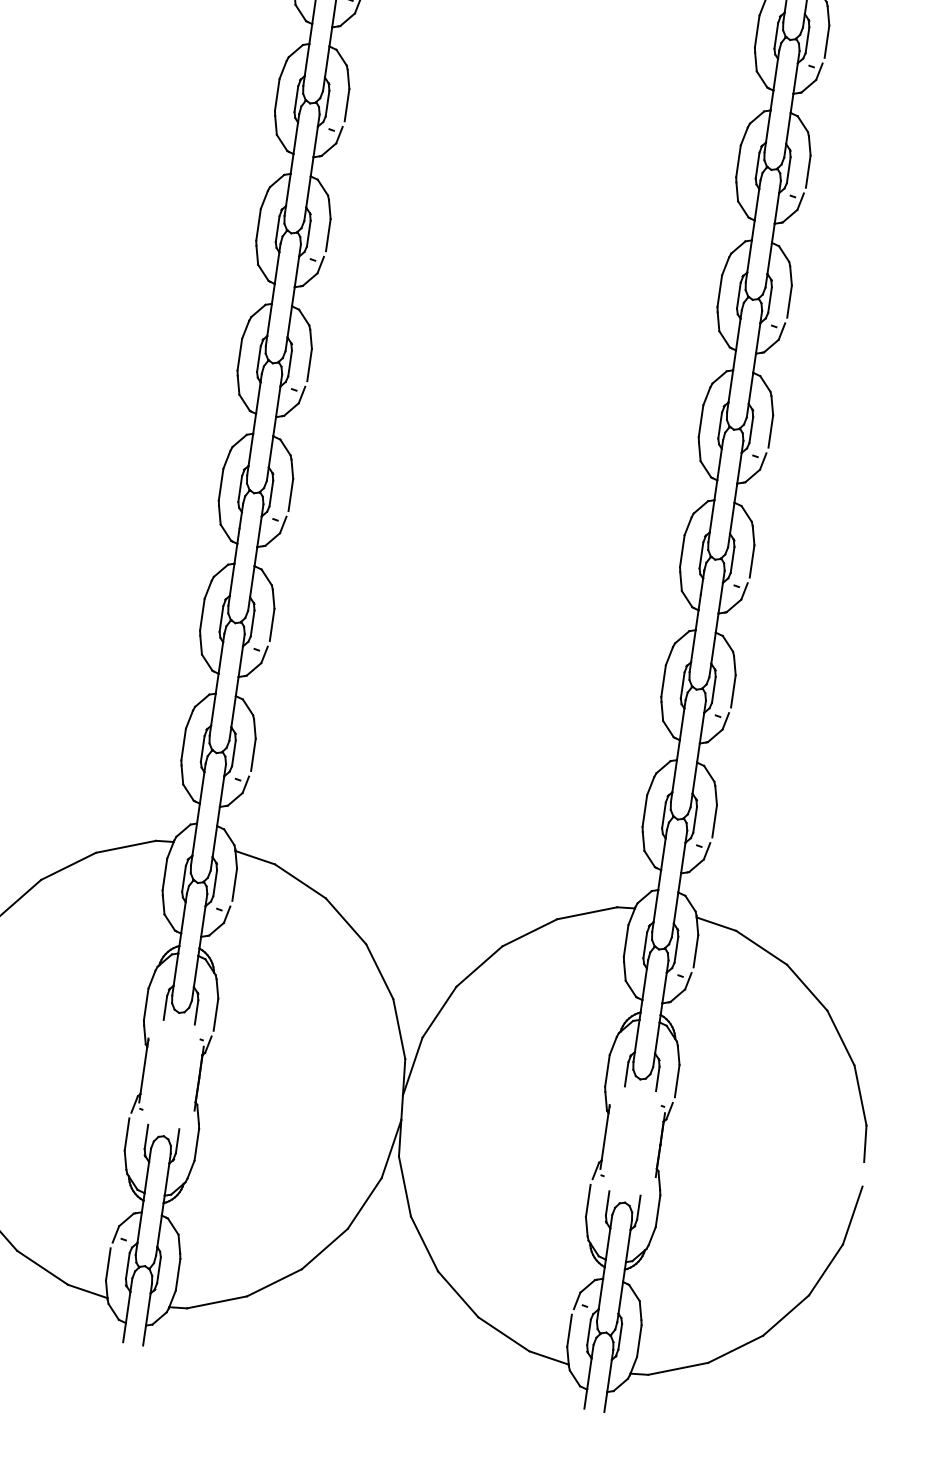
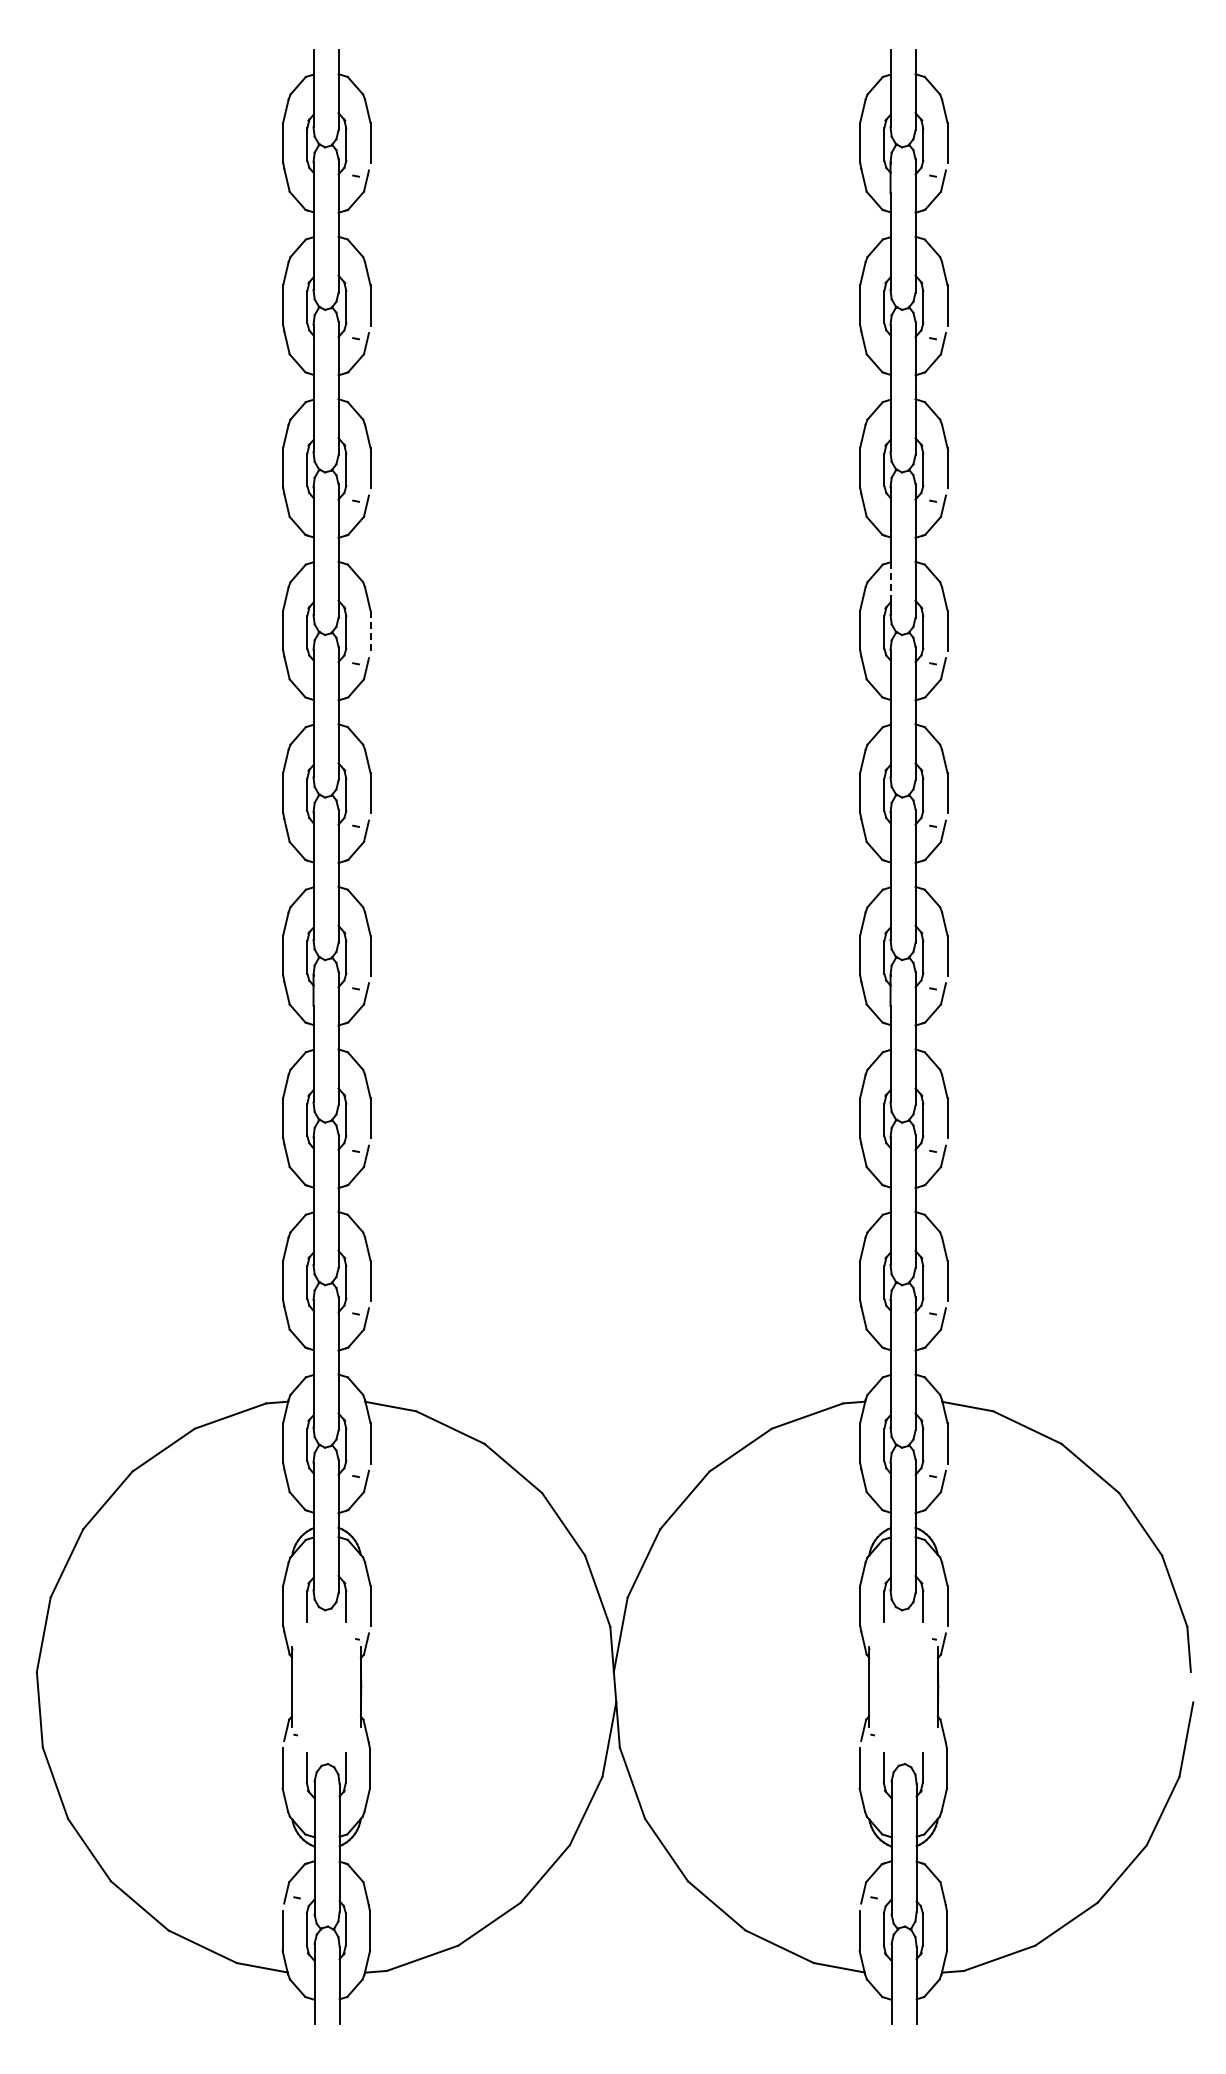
line: (328, 235) -> (370, 631), solid -> dashed
line: (749, 256) -> (890, 582), solid -> dashed

